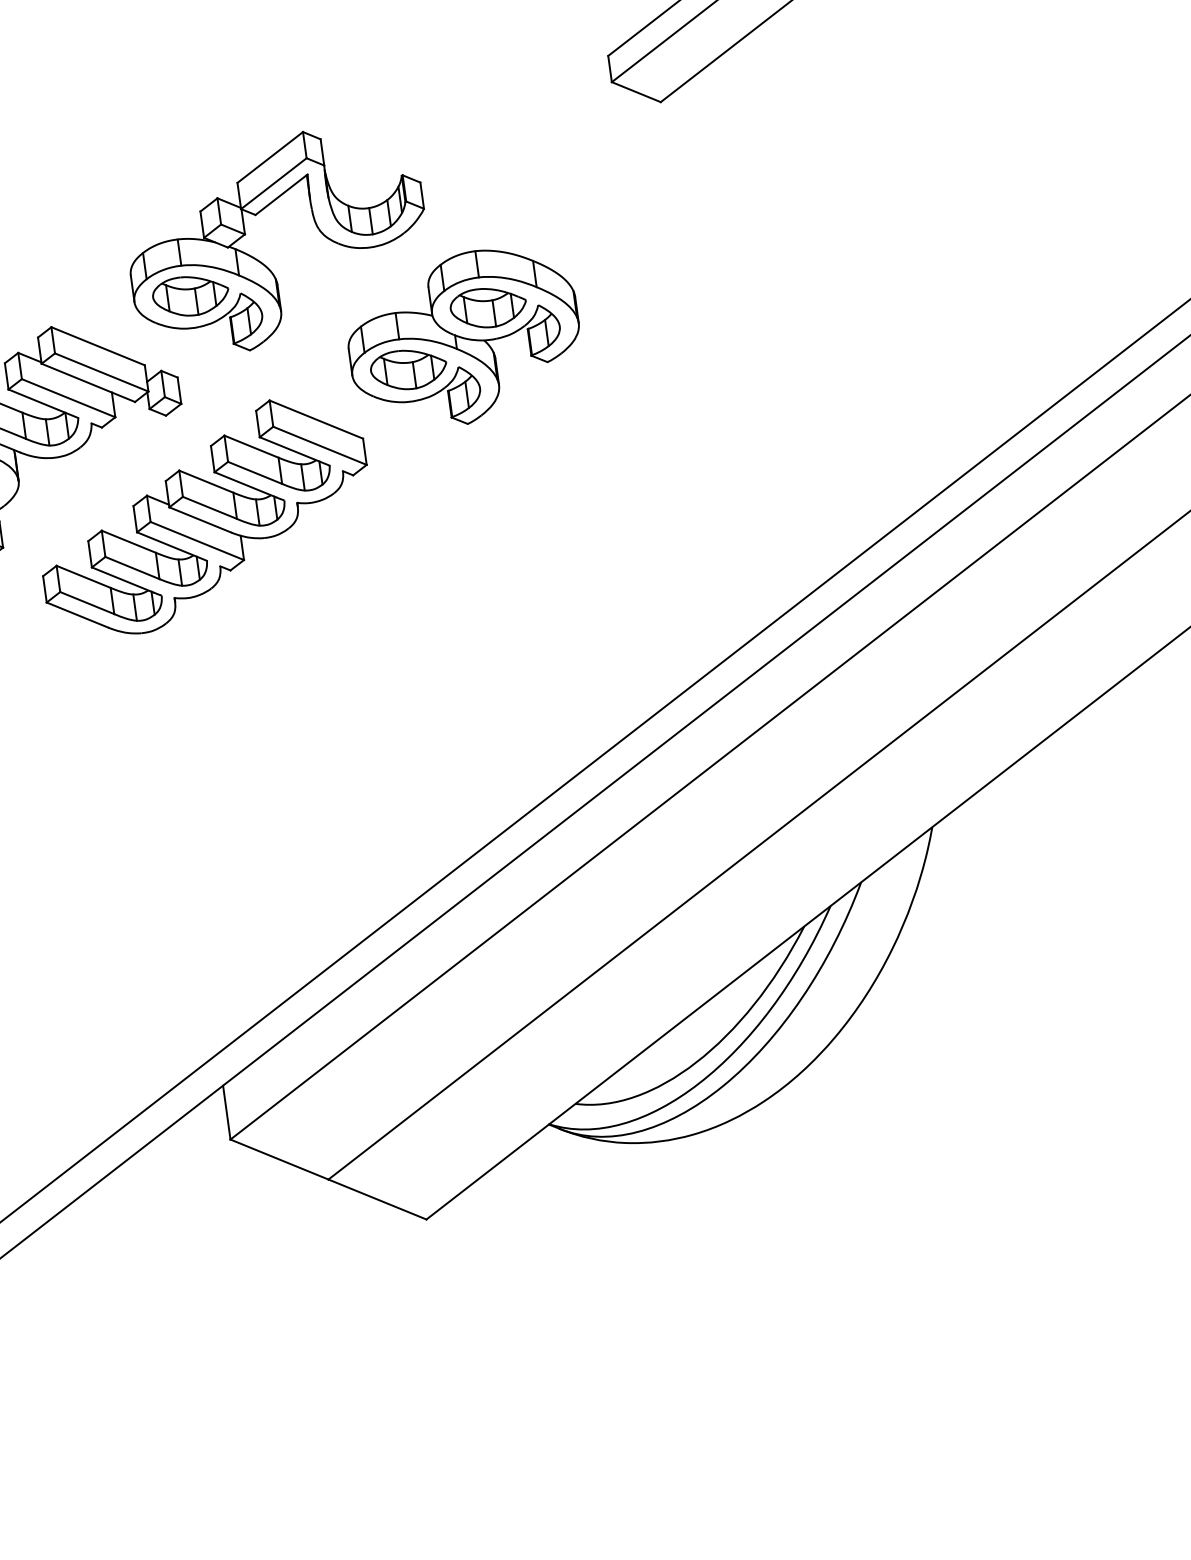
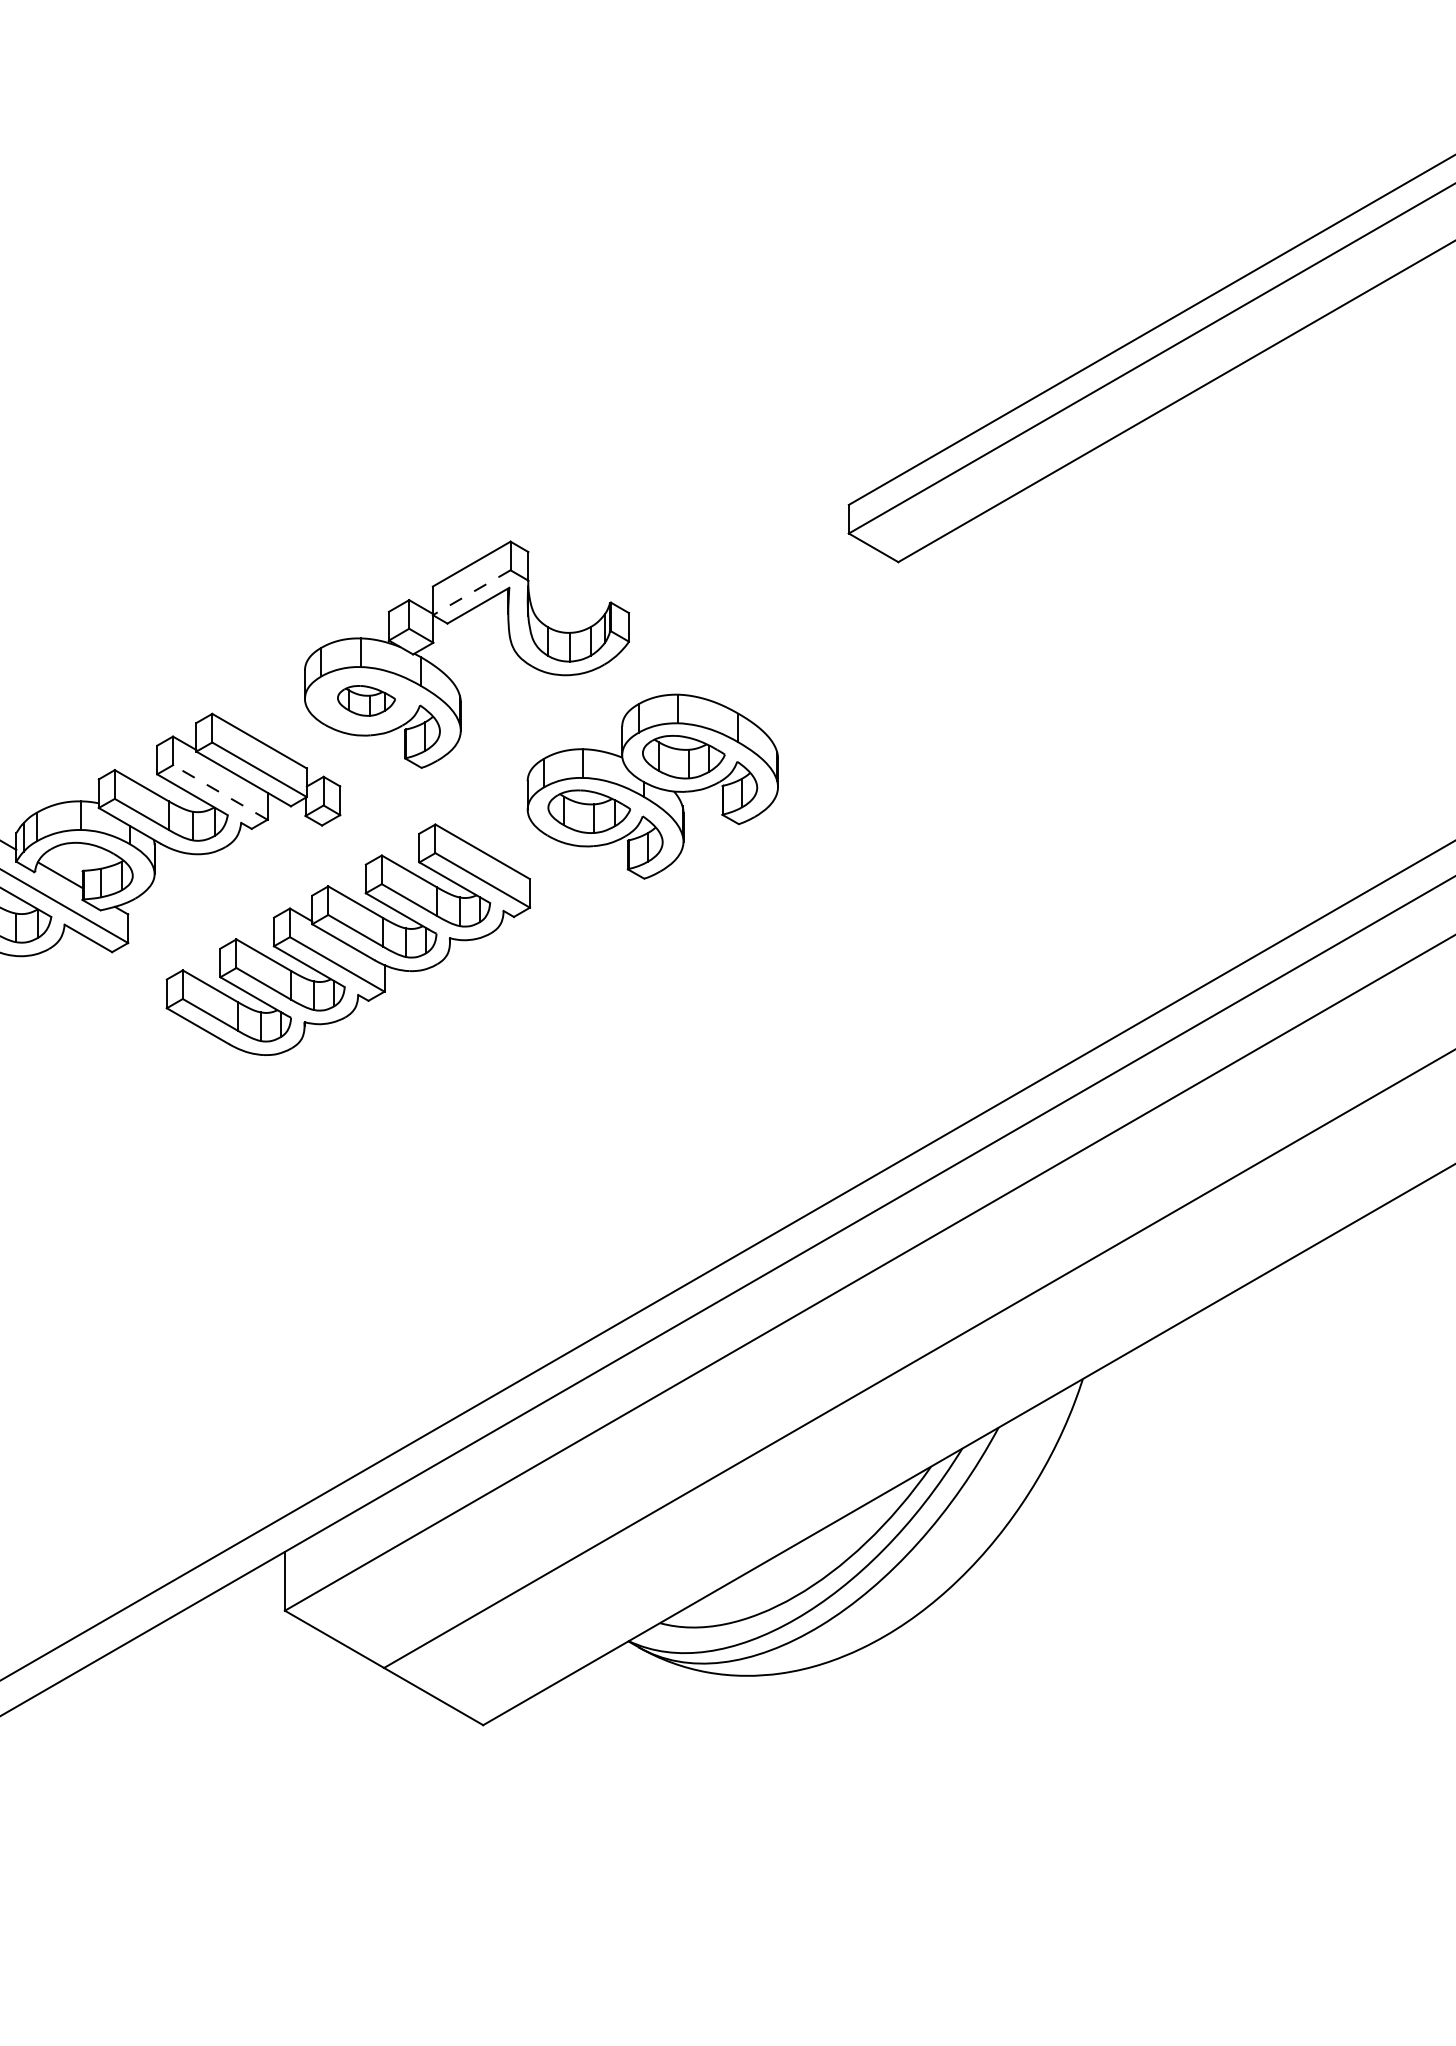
line: (273, 183) -> (471, 592), solid -> dashed
part: (190, 295) -> (366, 700), size x0.7
line: (68, 398) -> (220, 792), solid -> dashed

